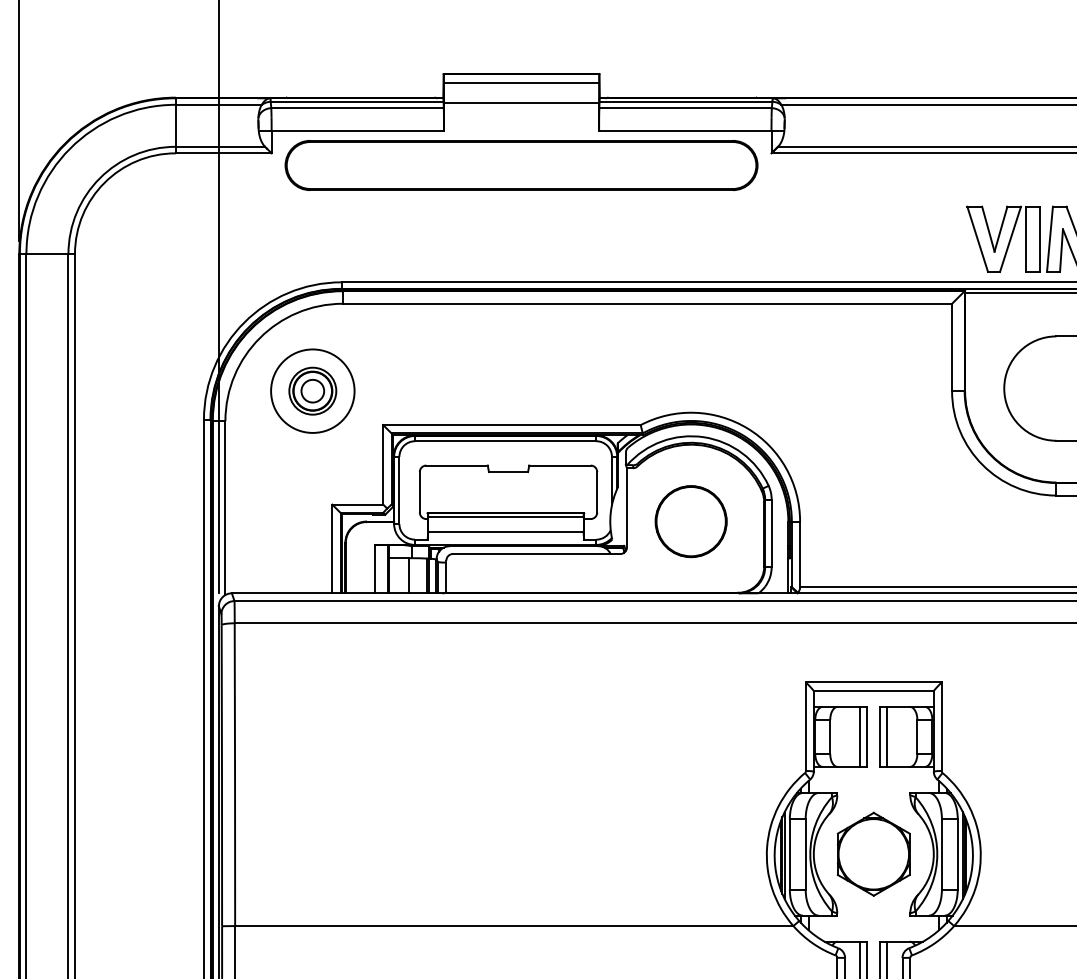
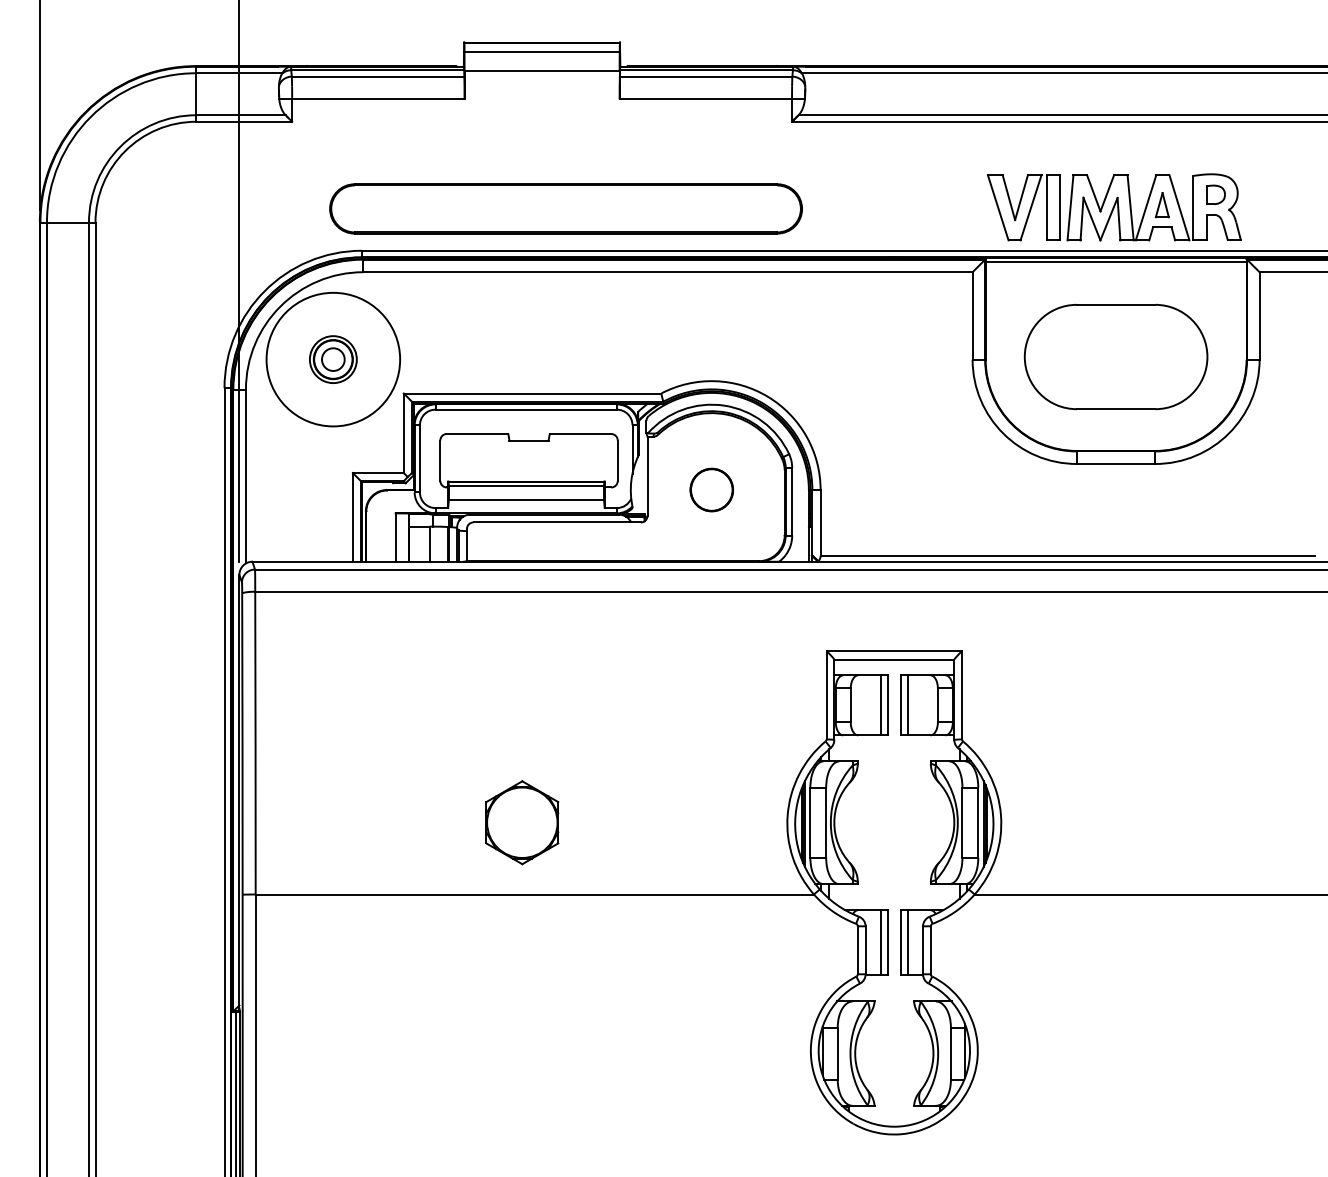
part: (520, 165) -> (565, 208), moved
circle: (312, 391) -> (333, 359), size x1.6
circle: (690, 521) -> (711, 489), size x0.6
part: (873, 854) -> (522, 822), moved

